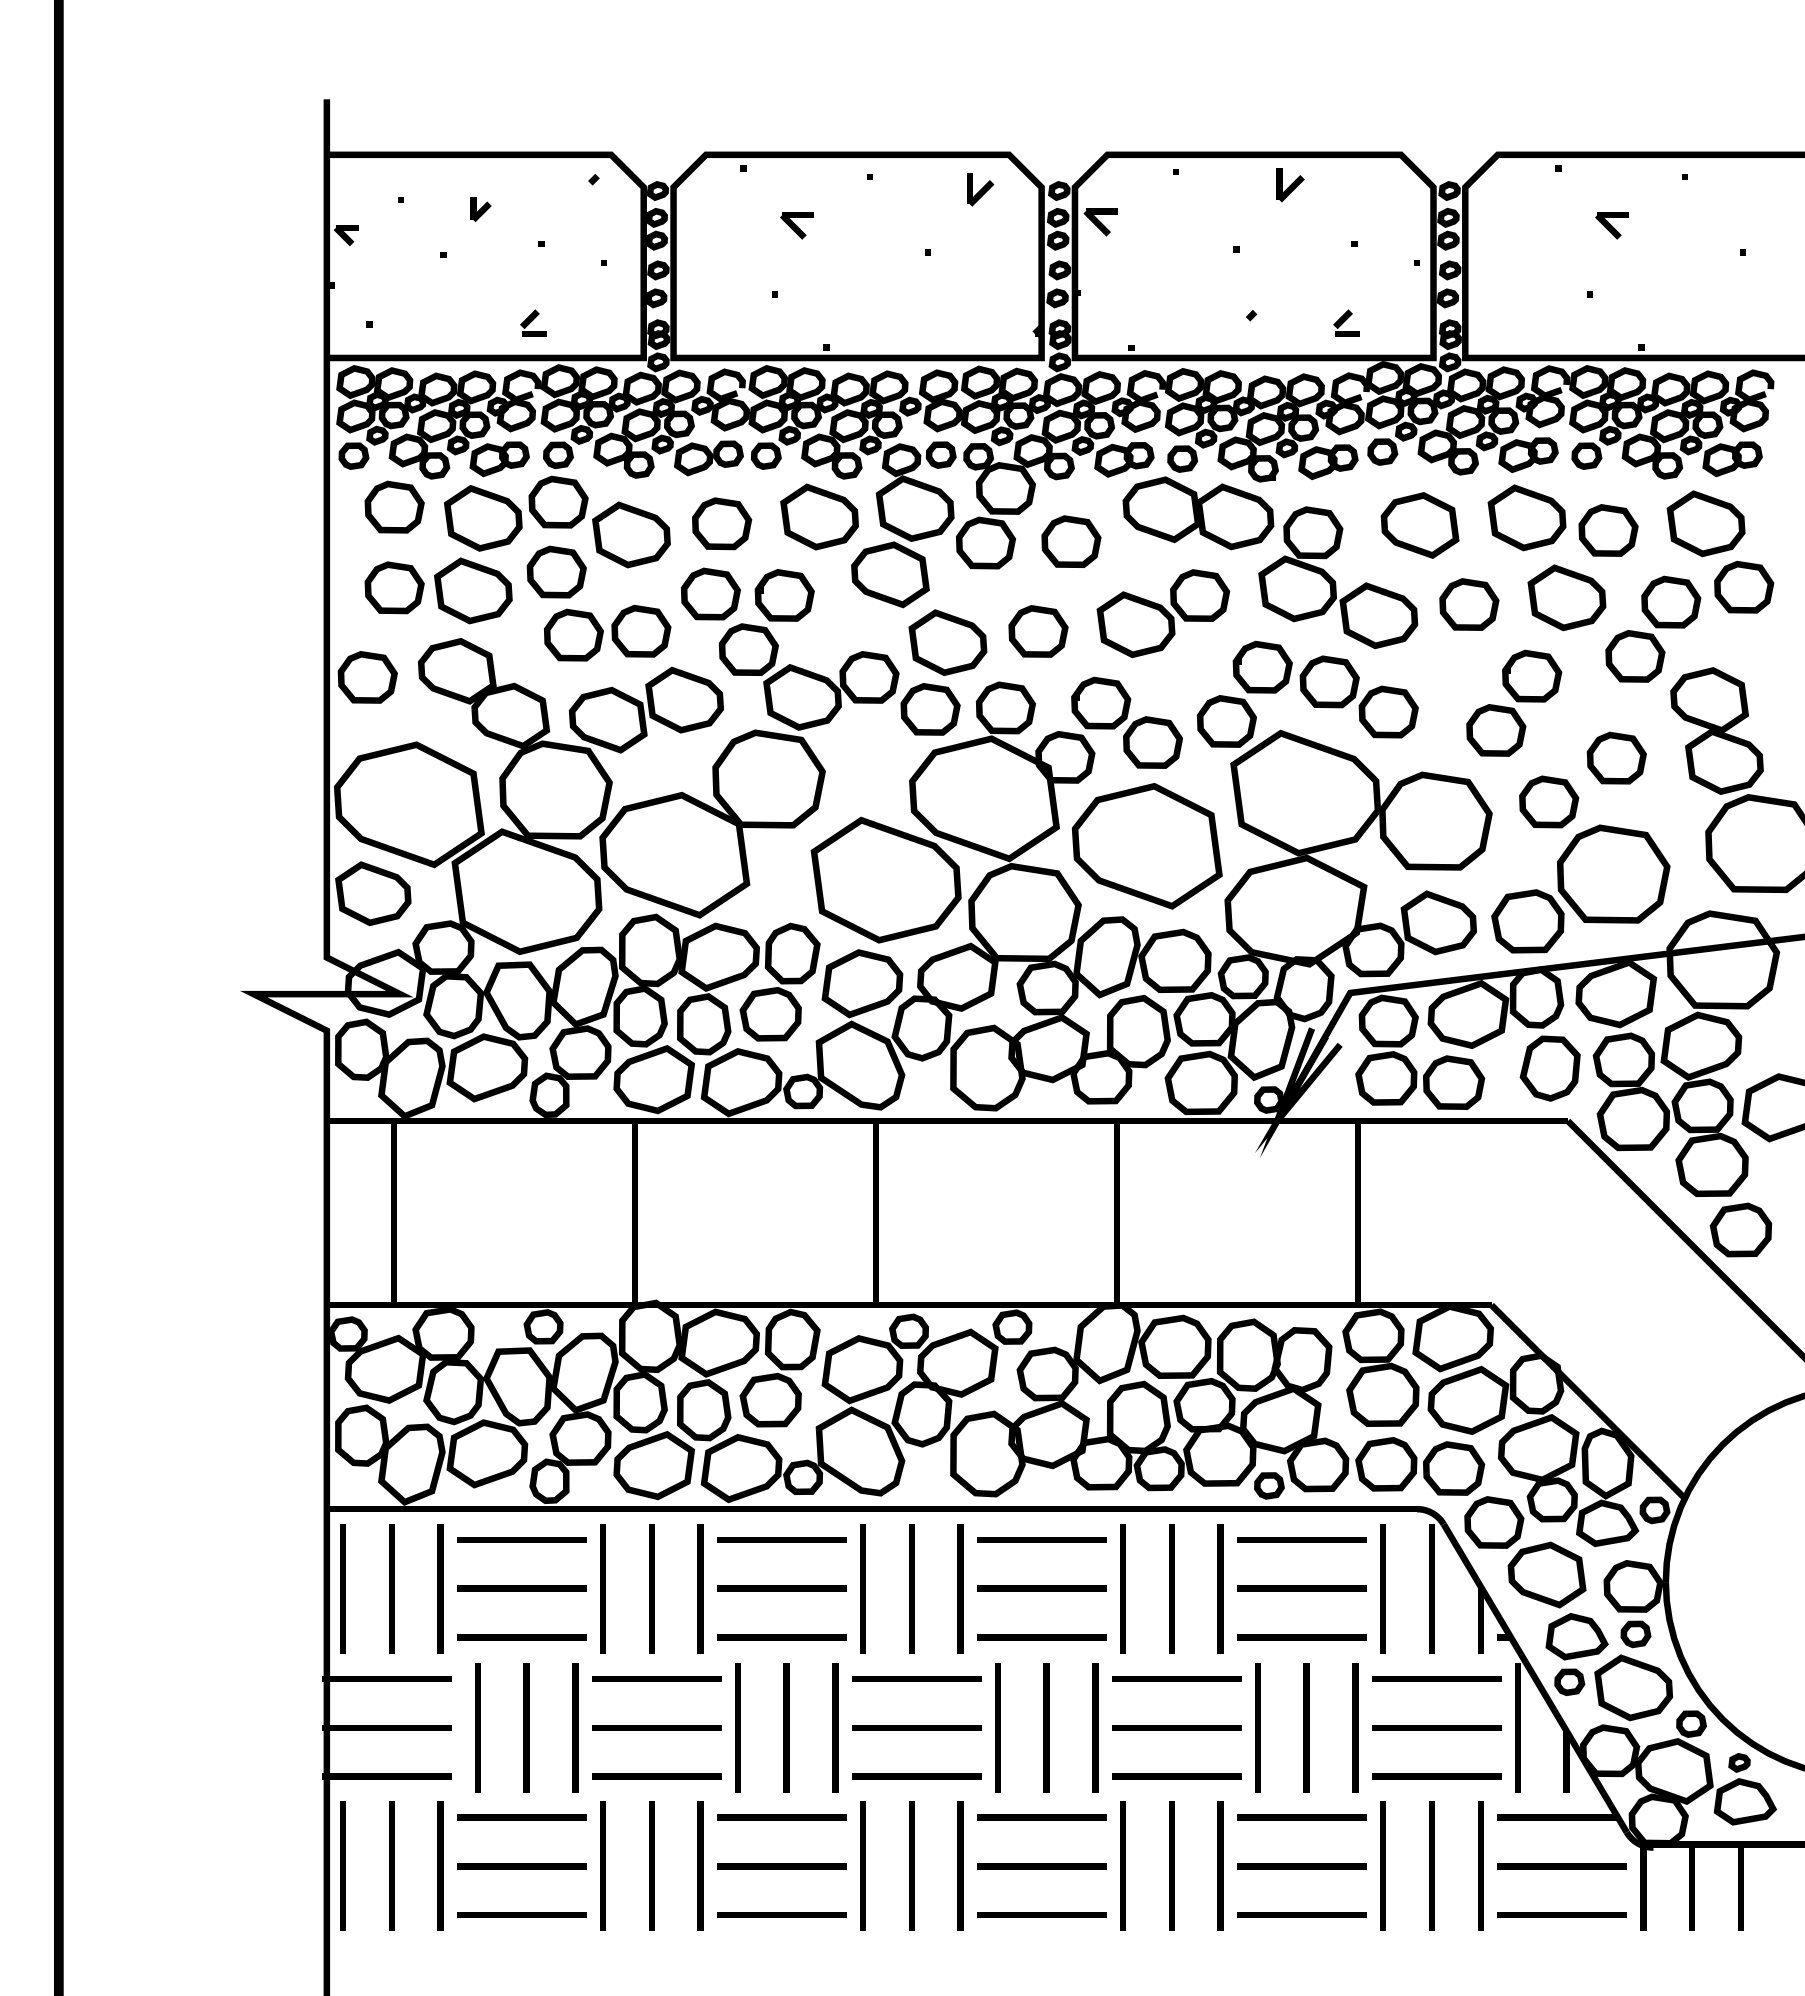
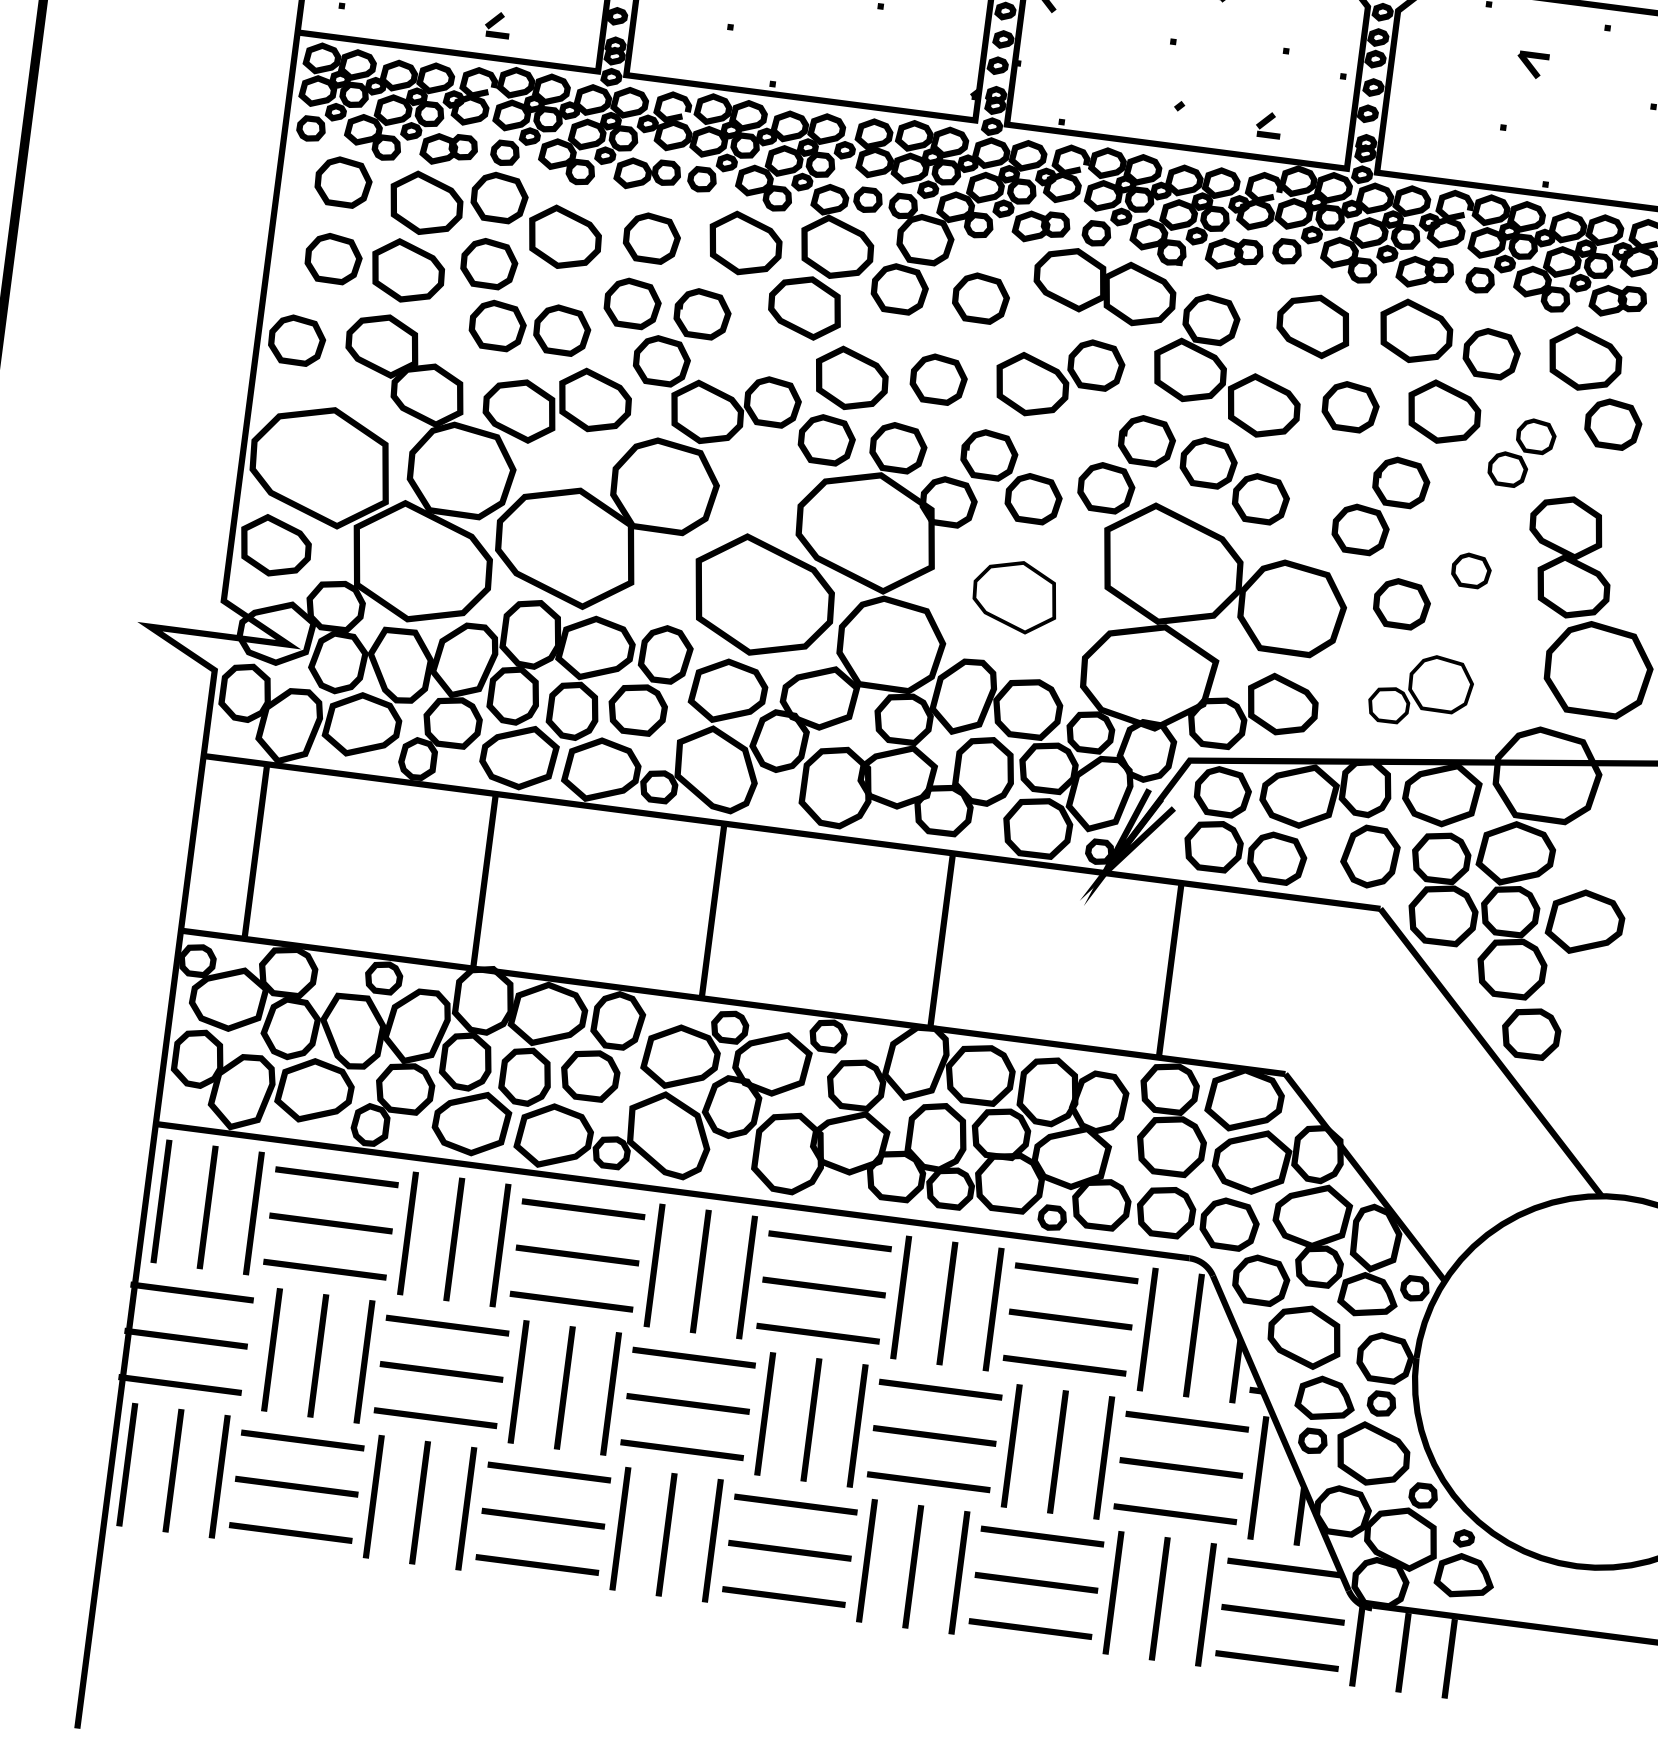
part: (1653, 628) -> (1522, 452), size x0.7
part: (1616, 757) -> (1471, 570), size x0.7
part: (1146, 846) -> (1014, 596), size x0.6
part: (1580, 888) -> (1421, 689), size x0.6

